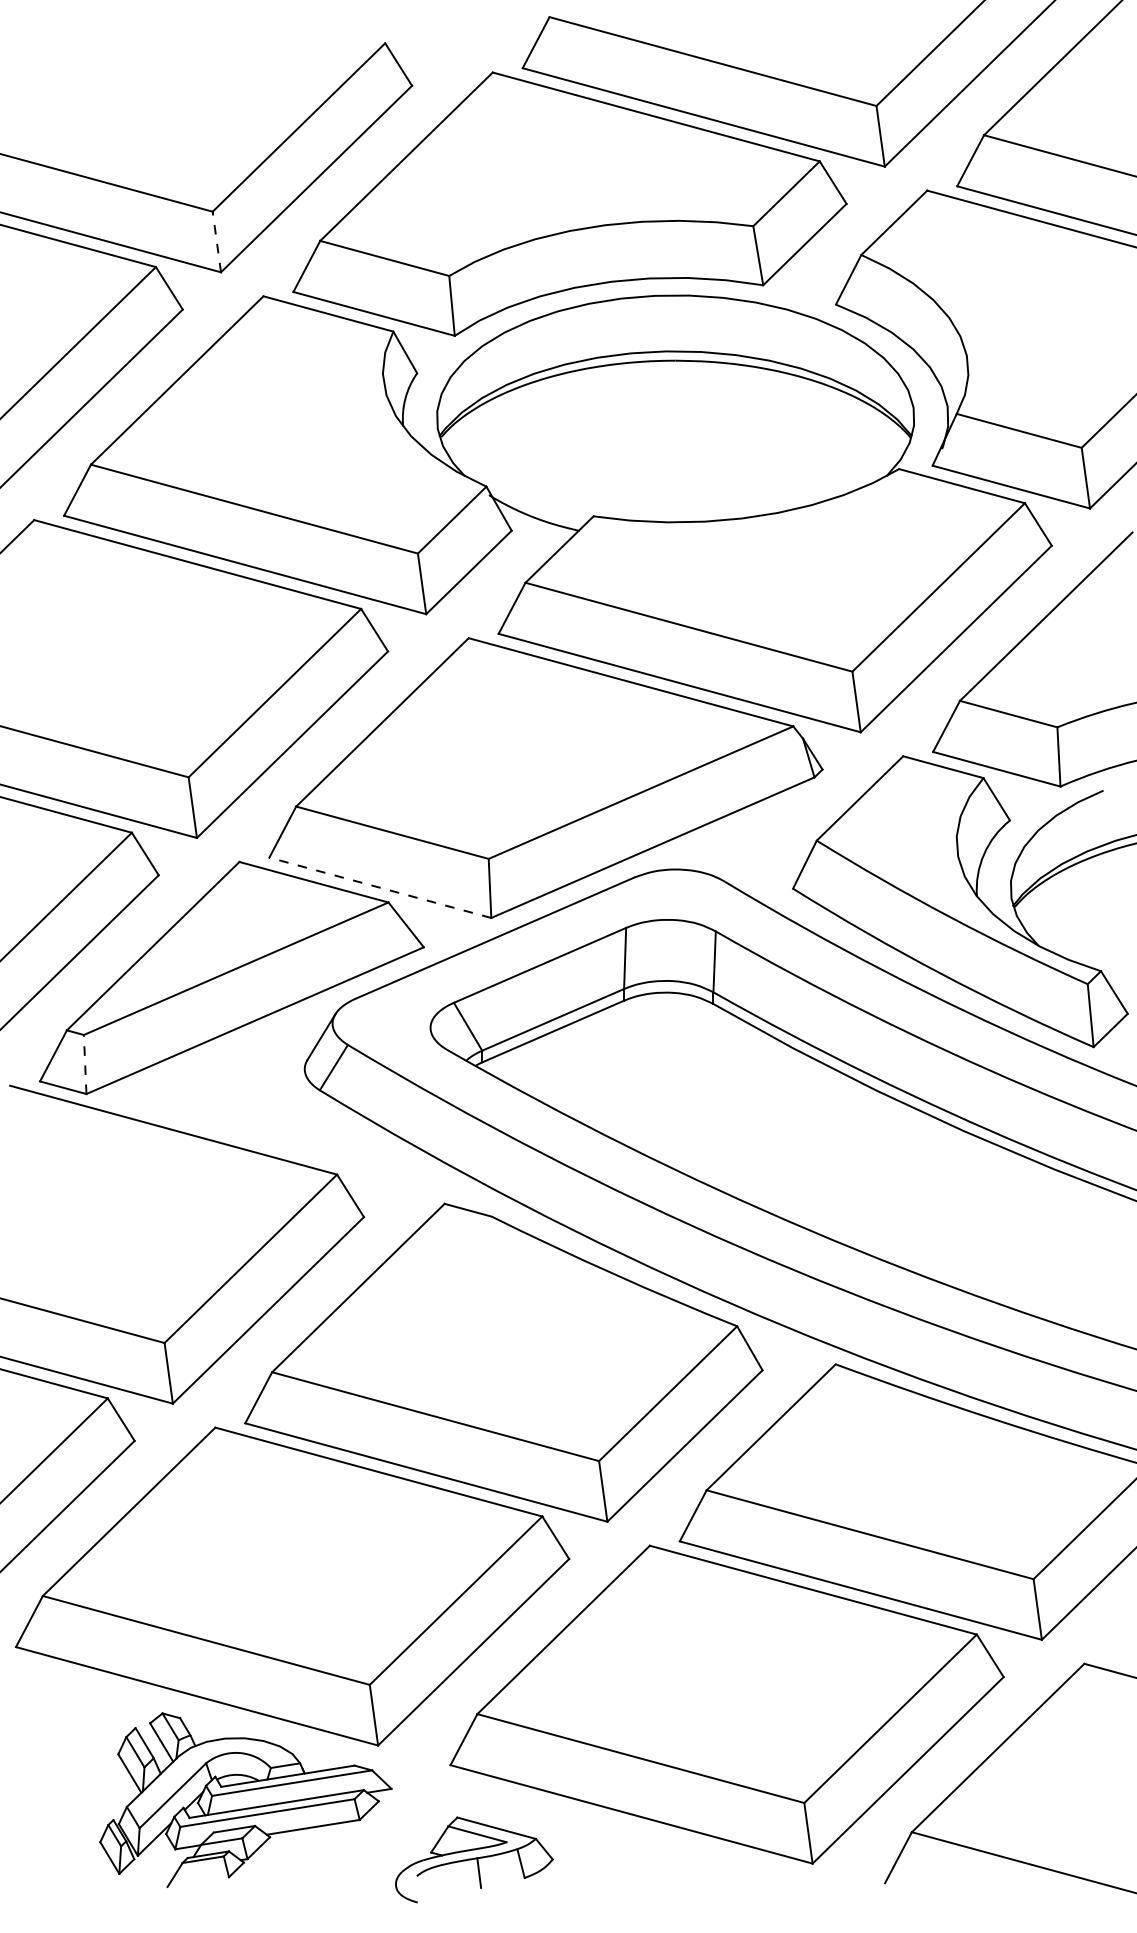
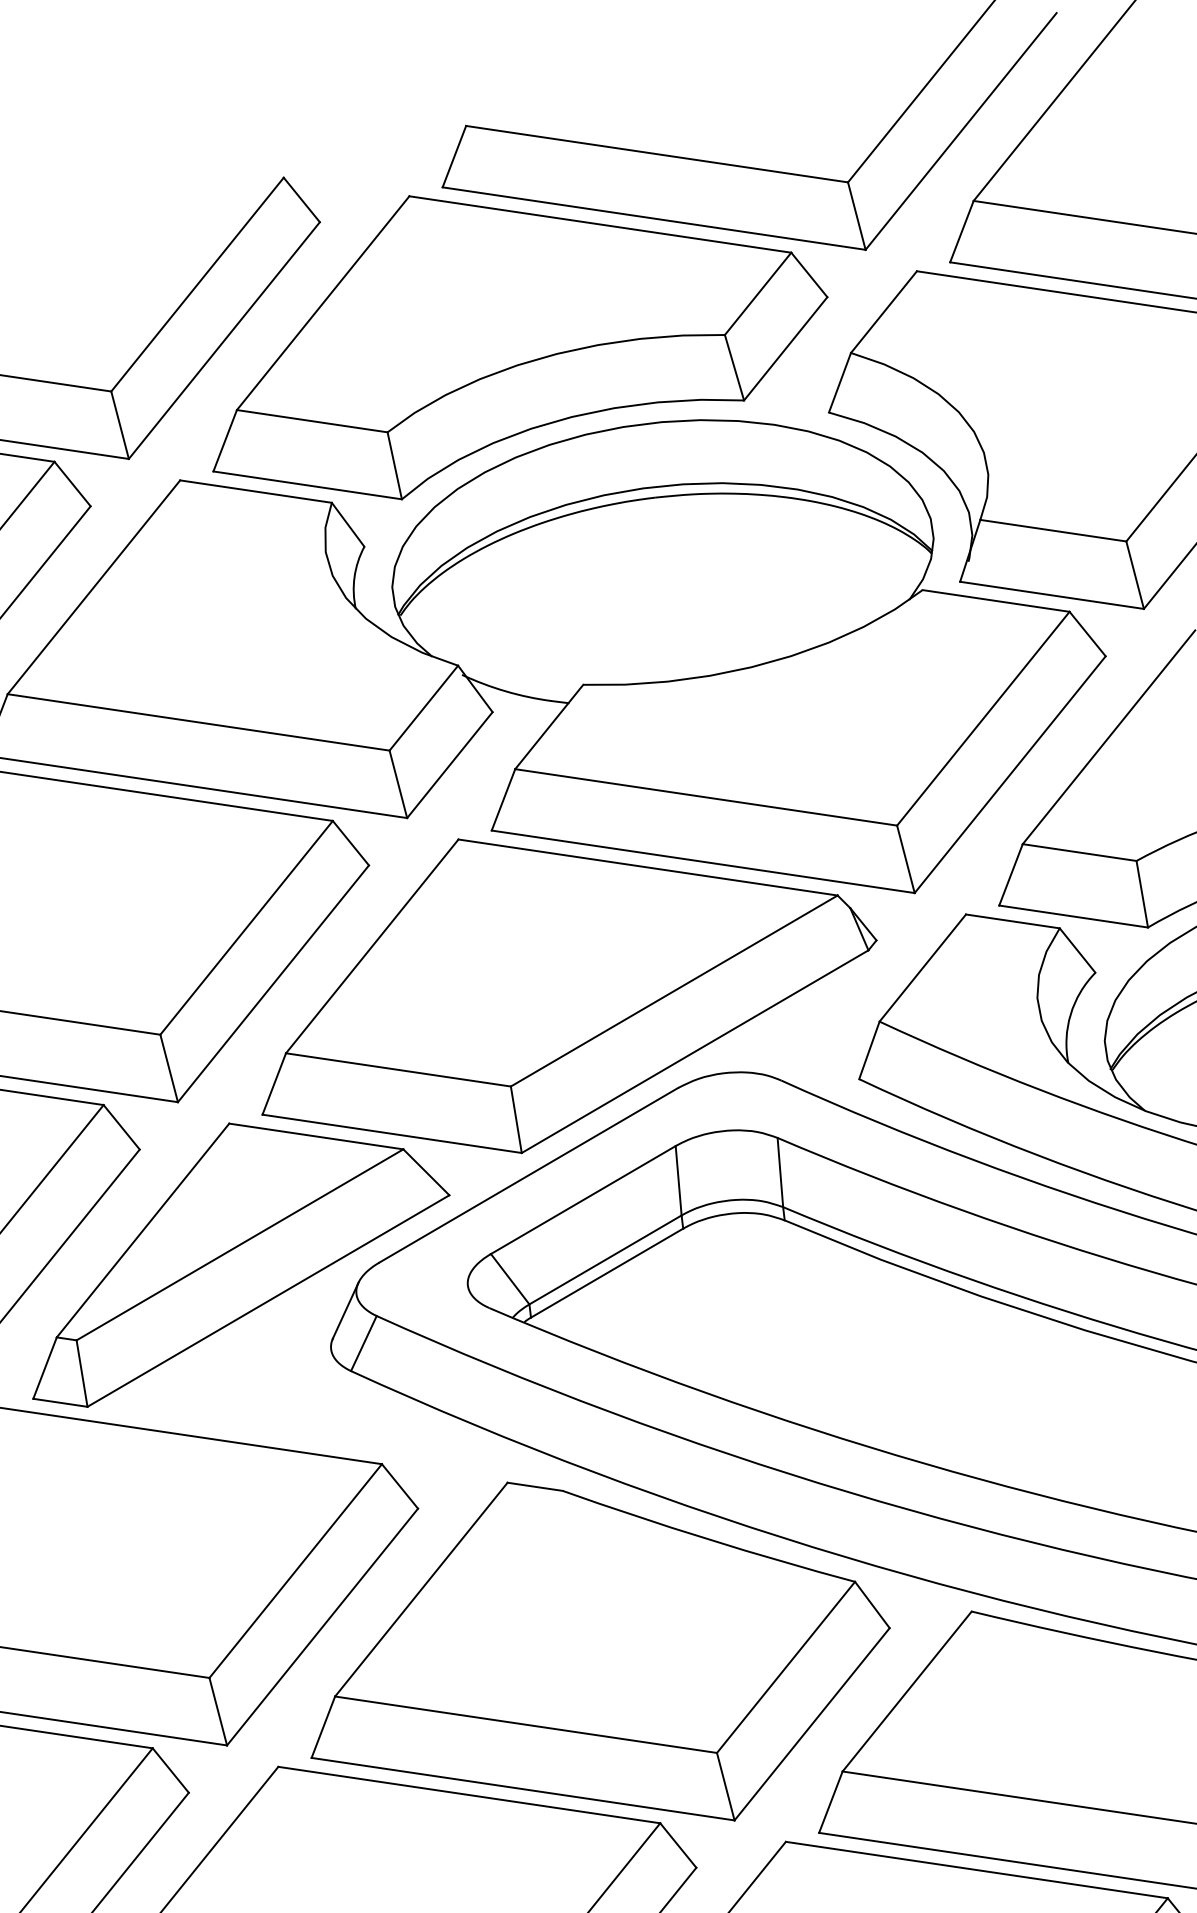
line: (216, 242) -> (119, 425), dashed -> solid
line: (380, 887) -> (392, 1133), dashed -> solid
line: (85, 1064) -> (82, 1373), dashed -> solid

